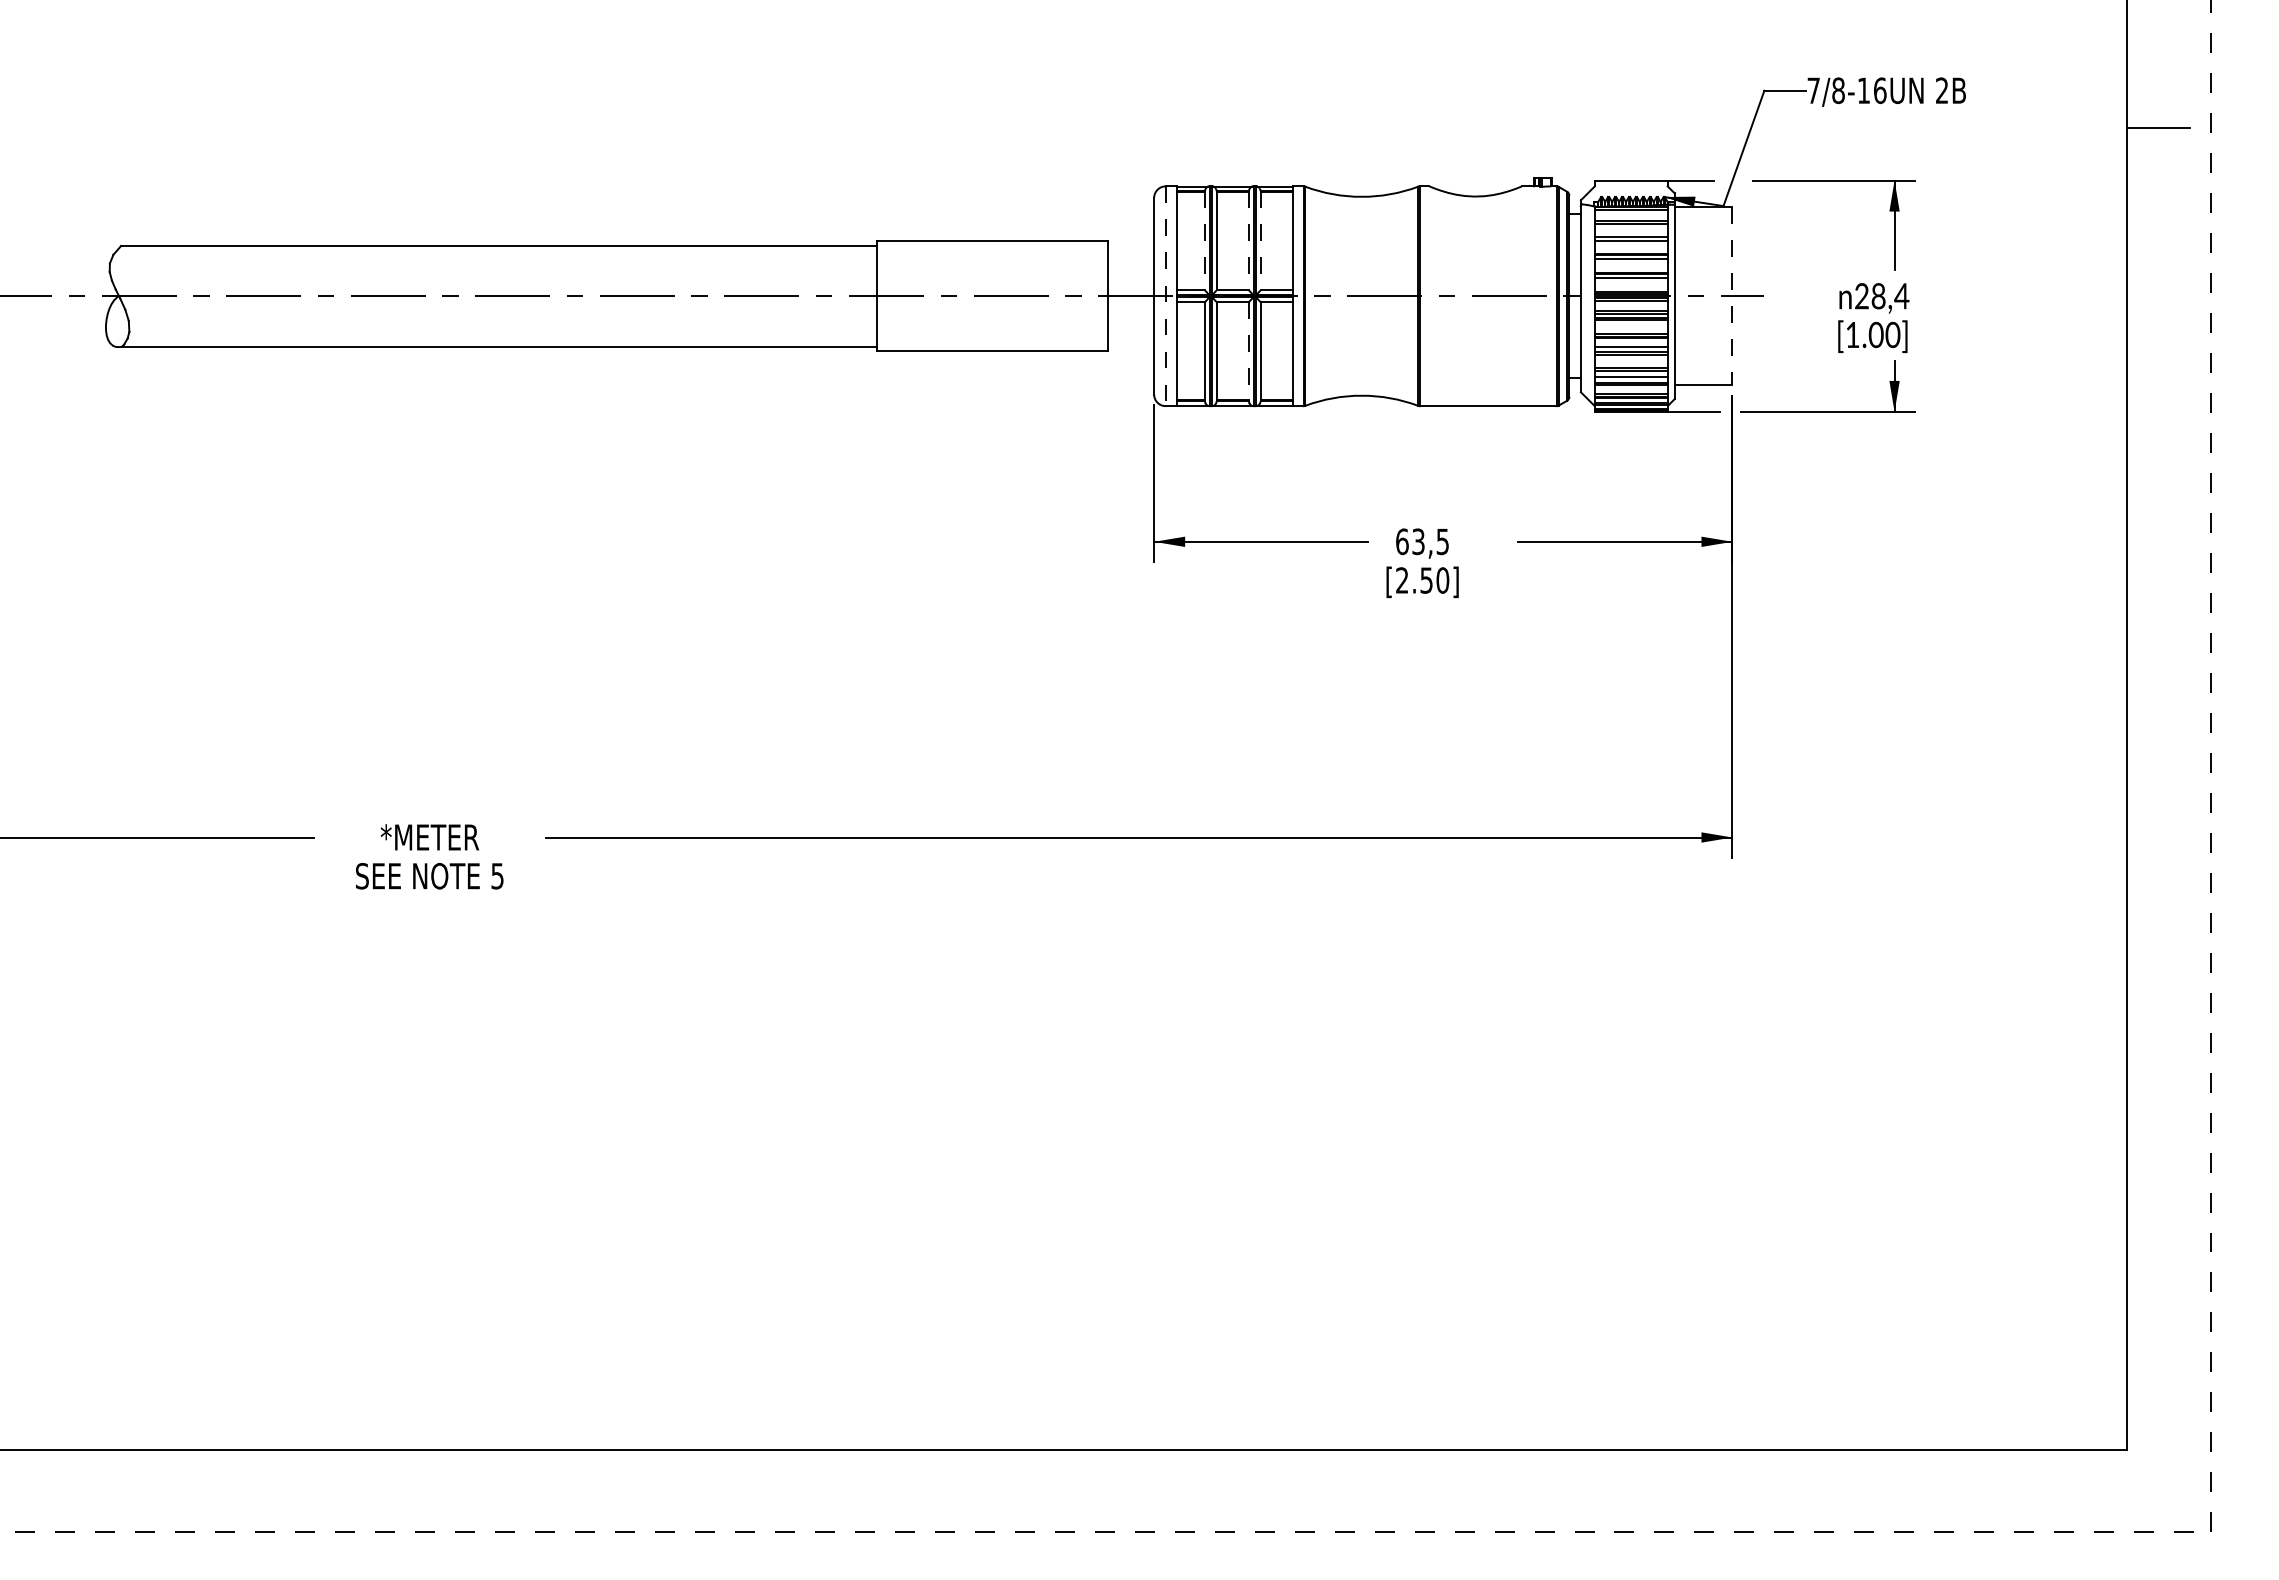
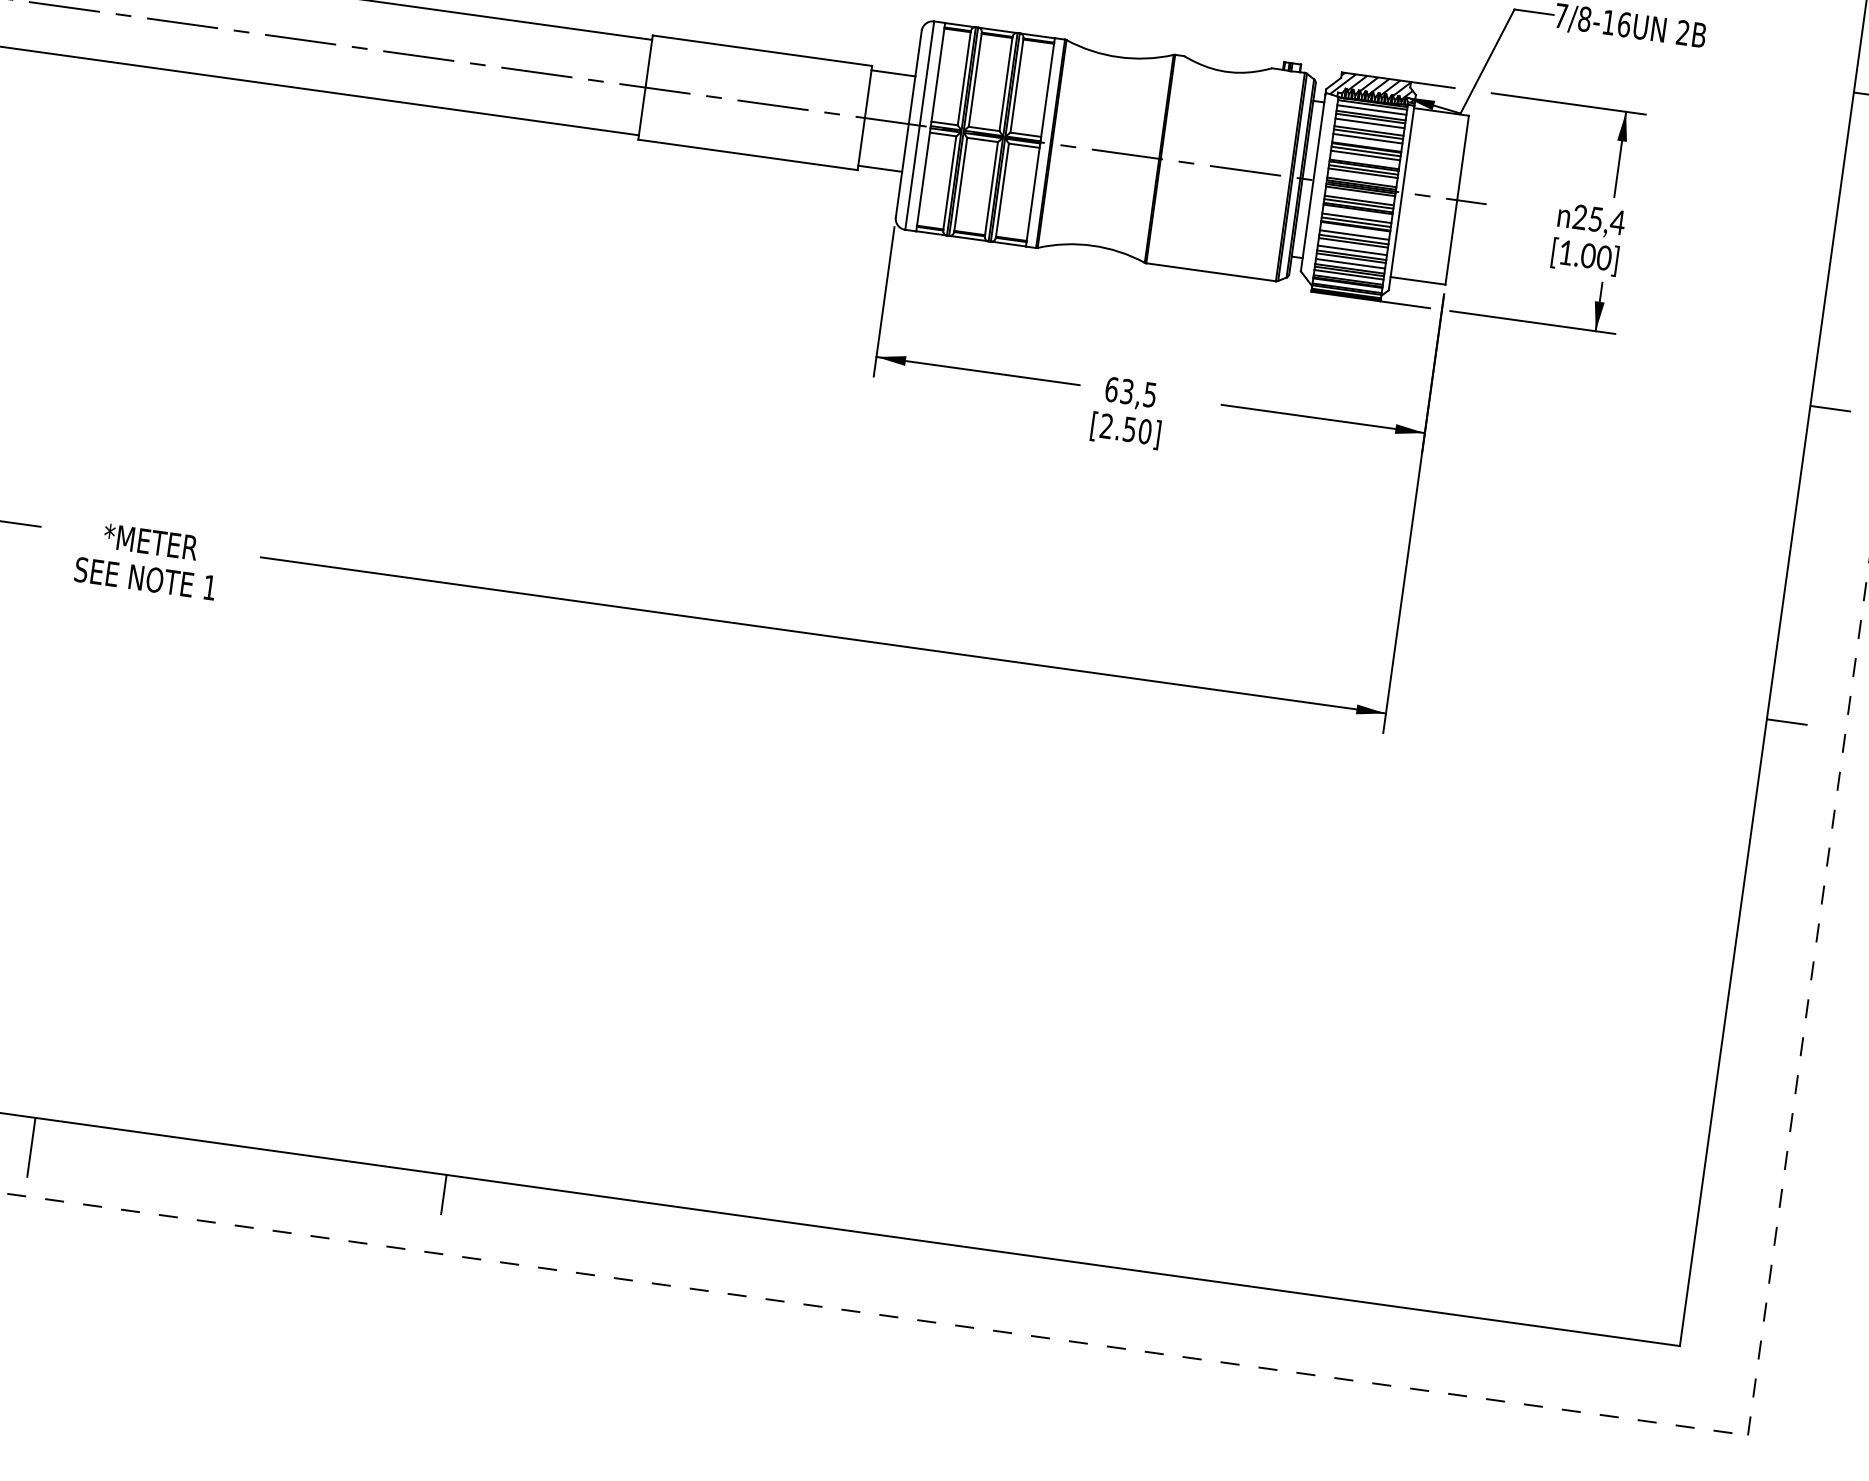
hatch: (1629, 192) -> (1373, 88), added
line: (1630, 215) -> (1371, 110), added
line: (1630, 229) -> (1369, 123), added
line: (1205, 240) -> (964, 77), dashed -> solid
line: (1249, 240) -> (1006, 83), dashed -> solid
line: (1260, 240) -> (1016, 85), dashed -> solid
line: (1130, 245) -> (893, 72), added
line: (1630, 245) -> (1367, 138), added
line: (1630, 263) -> (1364, 155), added
line: (1630, 281) -> (1362, 172), added
line: (1165, 296) -> (919, 125), dashed -> solid
line: (1732, 296) -> (1457, 200), dashed -> solid
text: (1878, 296) -> (1595, 219), 28,4 -> 25,4
line: (1630, 329) -> (1356, 218), added
line: (1130, 346) -> (879, 168), added
line: (1249, 351) -> (991, 189), dashed -> solid
line: (1630, 363) -> (1351, 250), added
line: (1630, 388) -> (1348, 274), added
line: (2148, 458) -> (1830, 408), added
line: (2148, 788) -> (1786, 721), added
text: (497, 876) -> (209, 587), 5 -> 1
line: (826, 1470) -> (443, 1194), added
line: (393, 1480) -> (31, 1147), added

